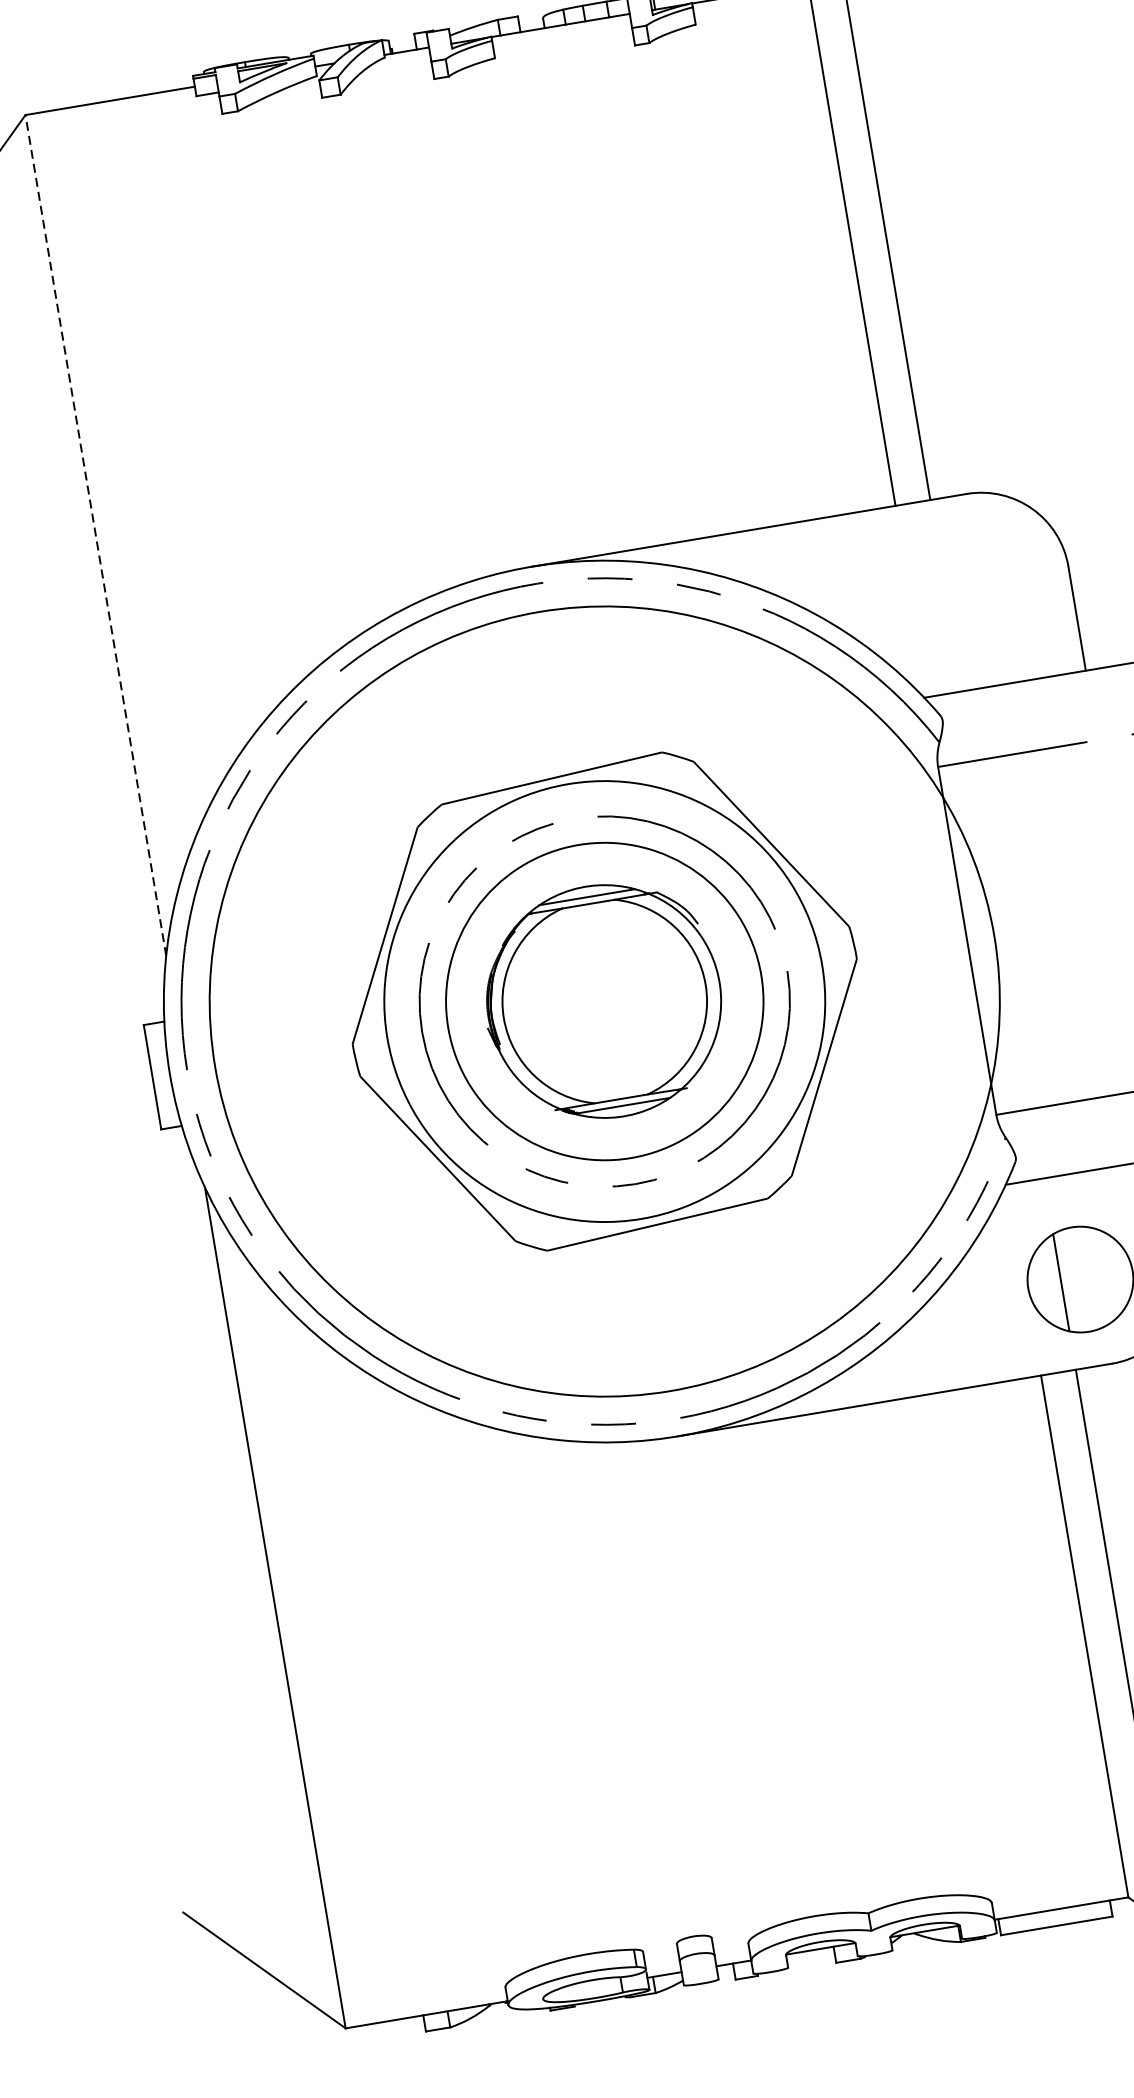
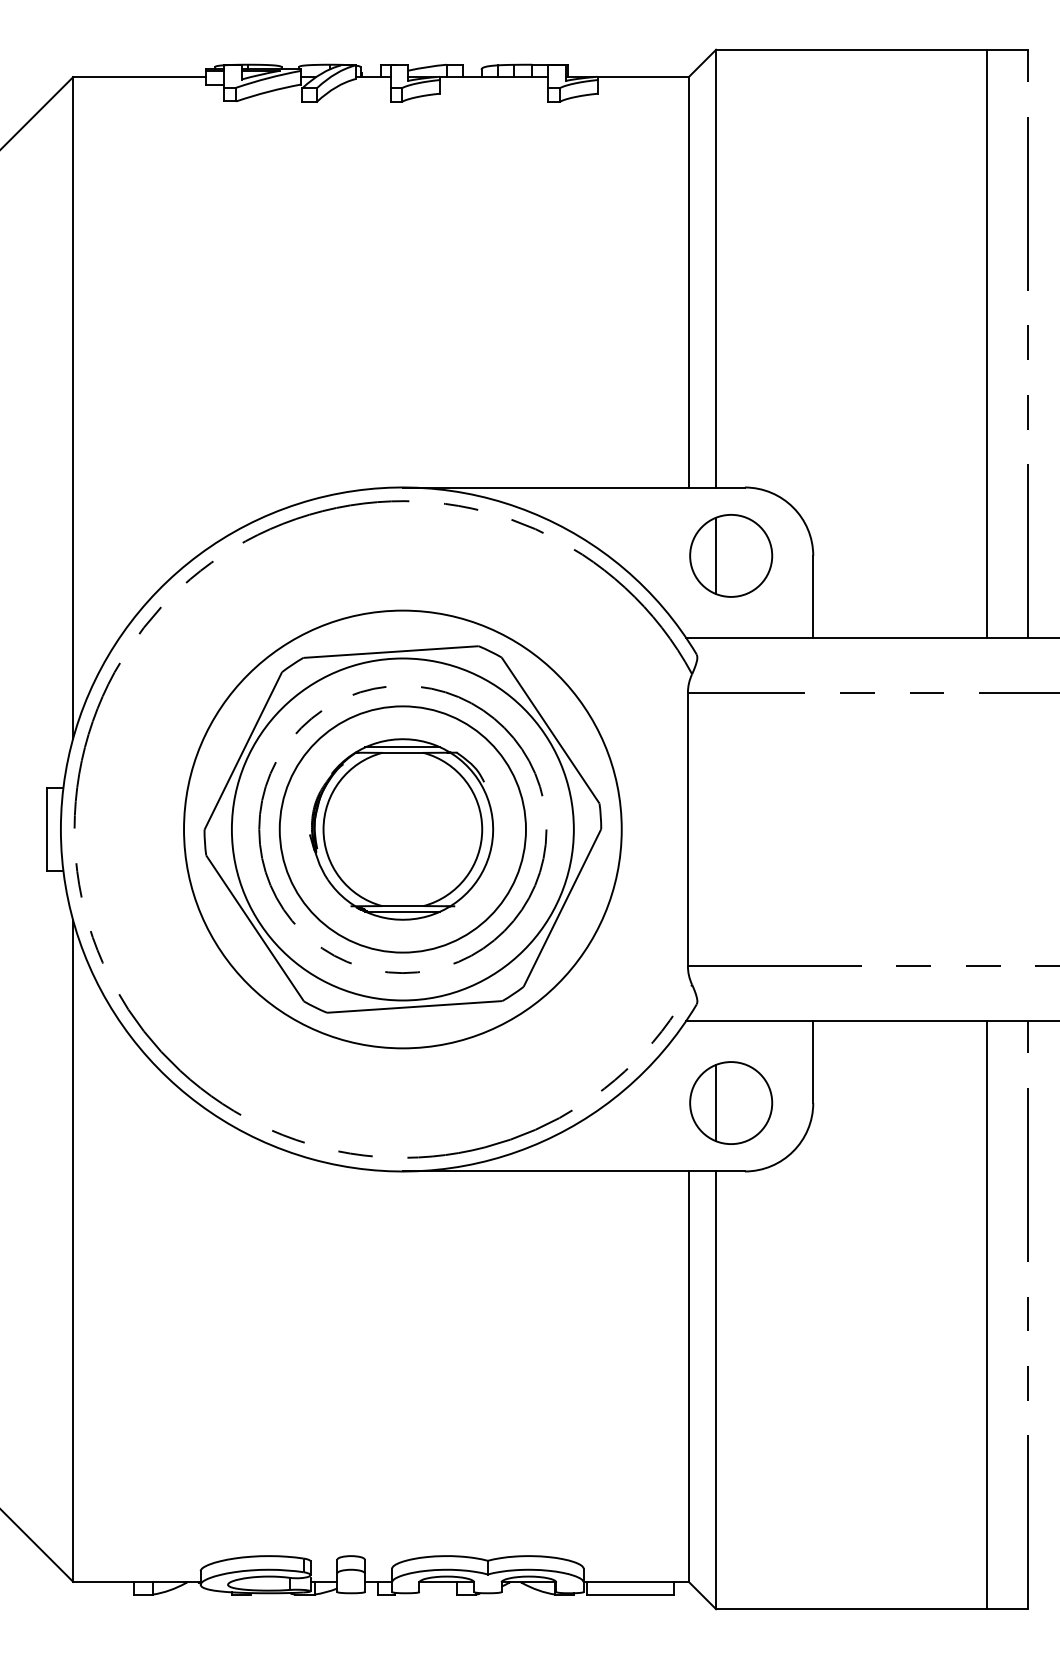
line: (96, 535) -> (73, 407), dashed -> solid
part: (964, 583) -> (731, 555), added
circle: (604, 1001) -> (402, 829), size x0.71

